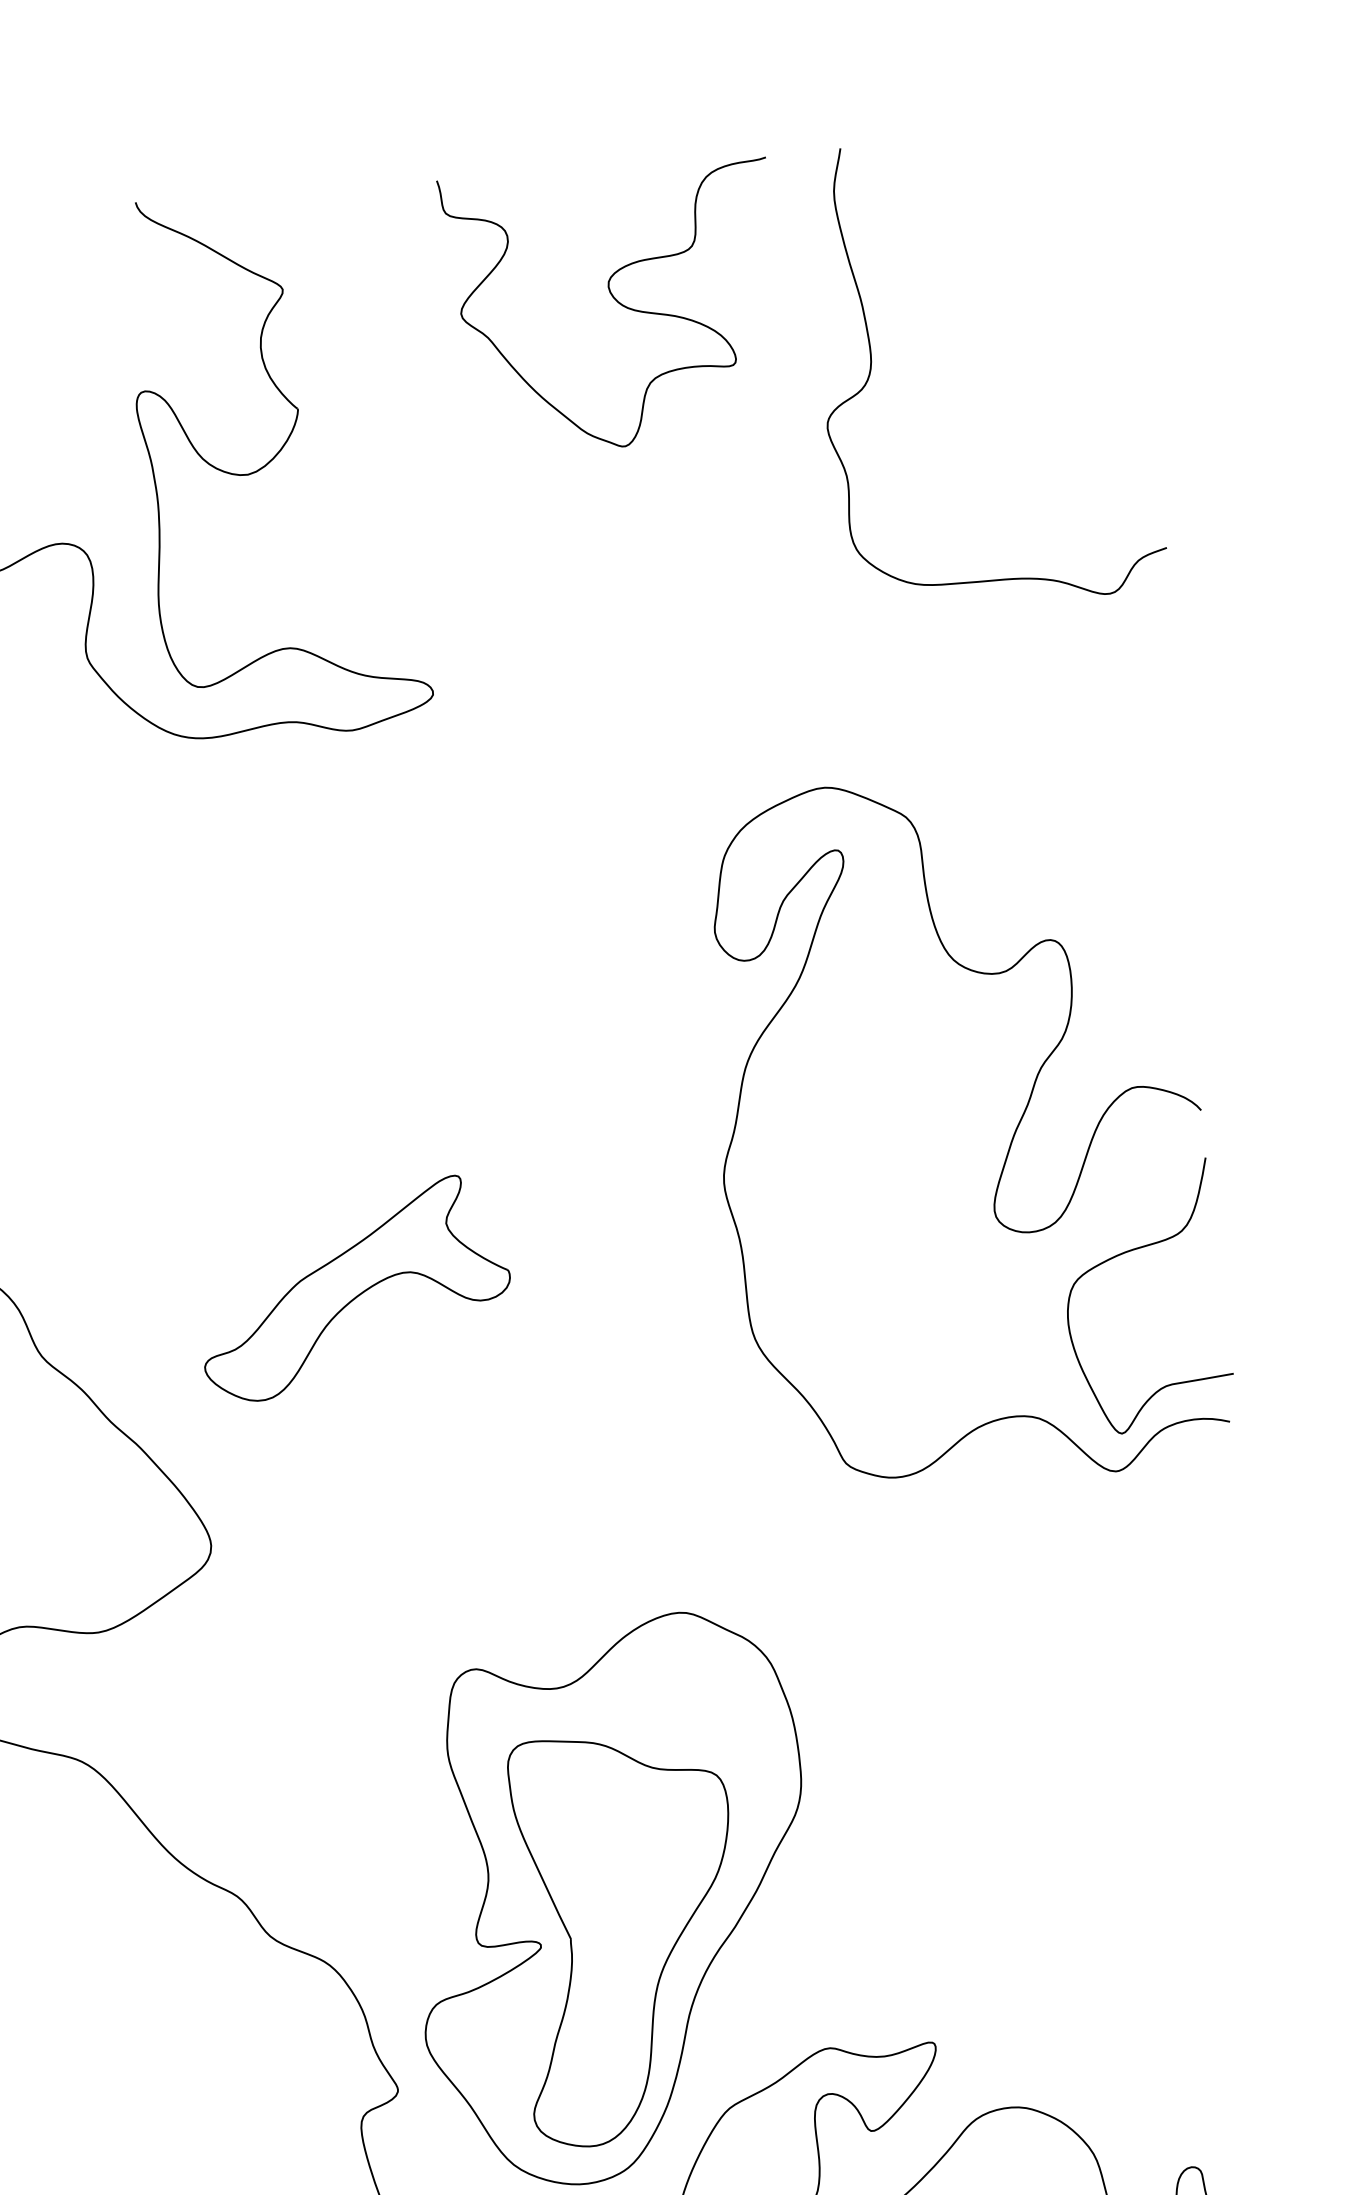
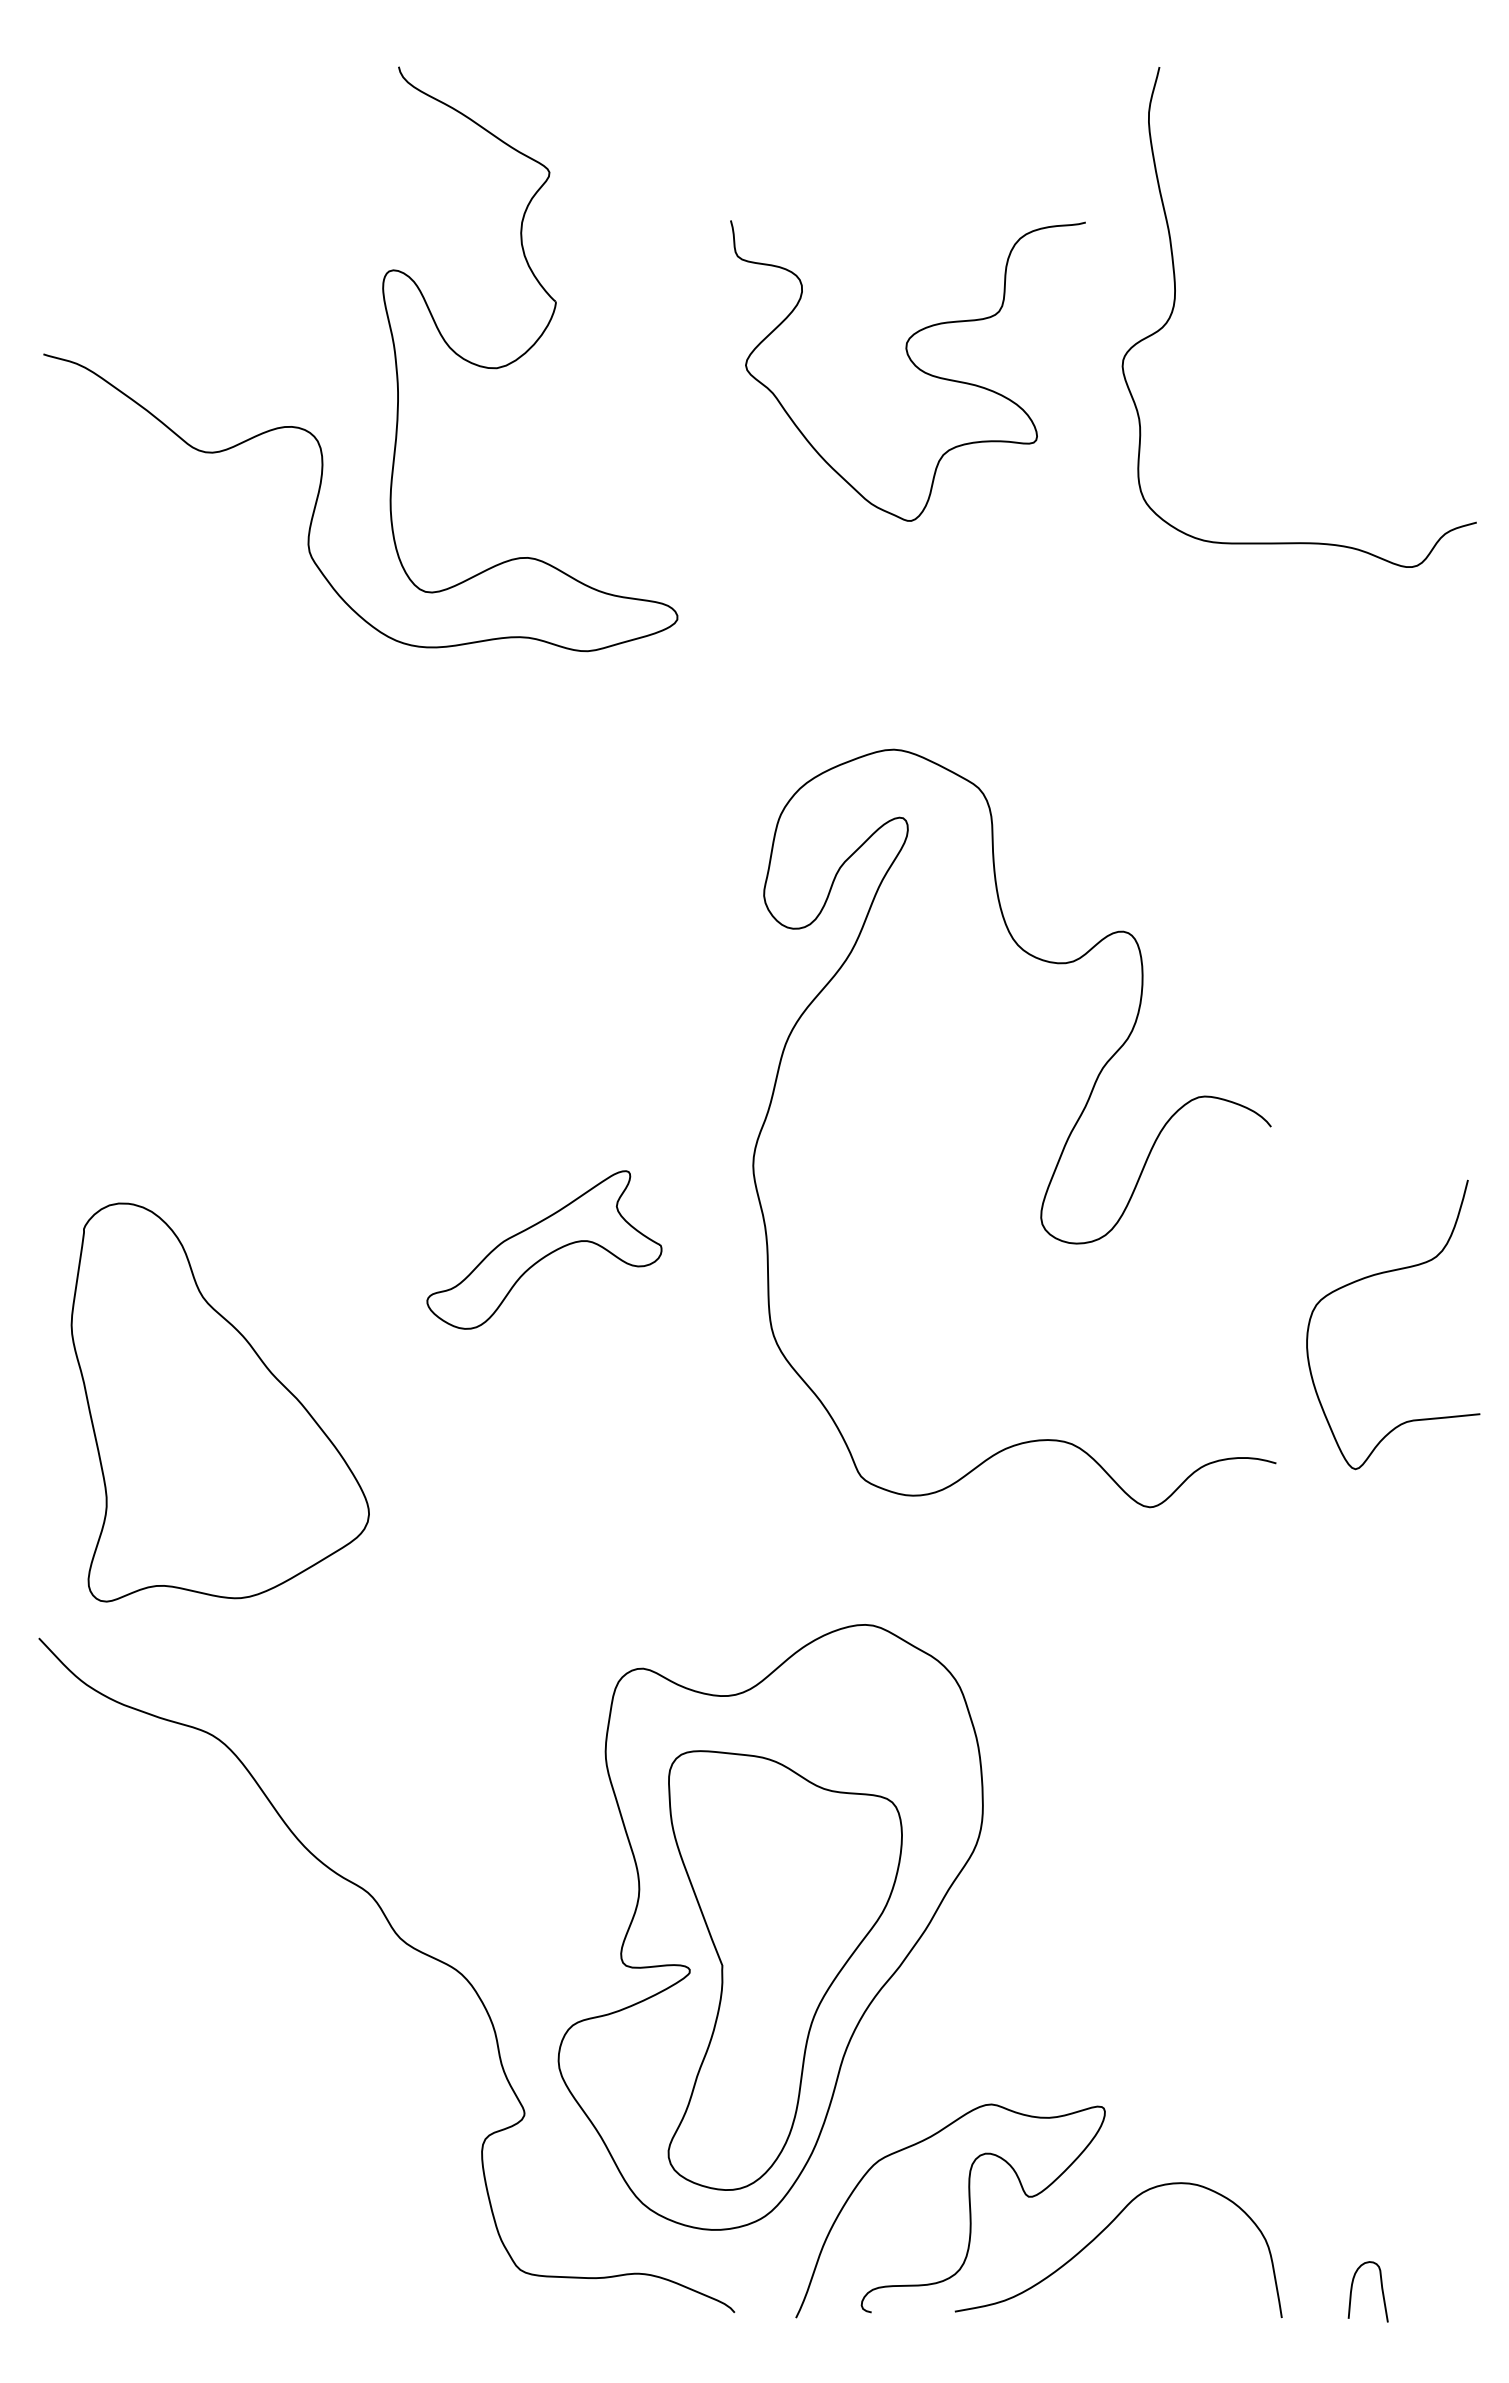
curve: (617, 303) -> (914, 366), moved
curve: (1009, 1145) -> (1062, 1148), moved
part: (354, 1287) -> (544, 1249), size x0.7

